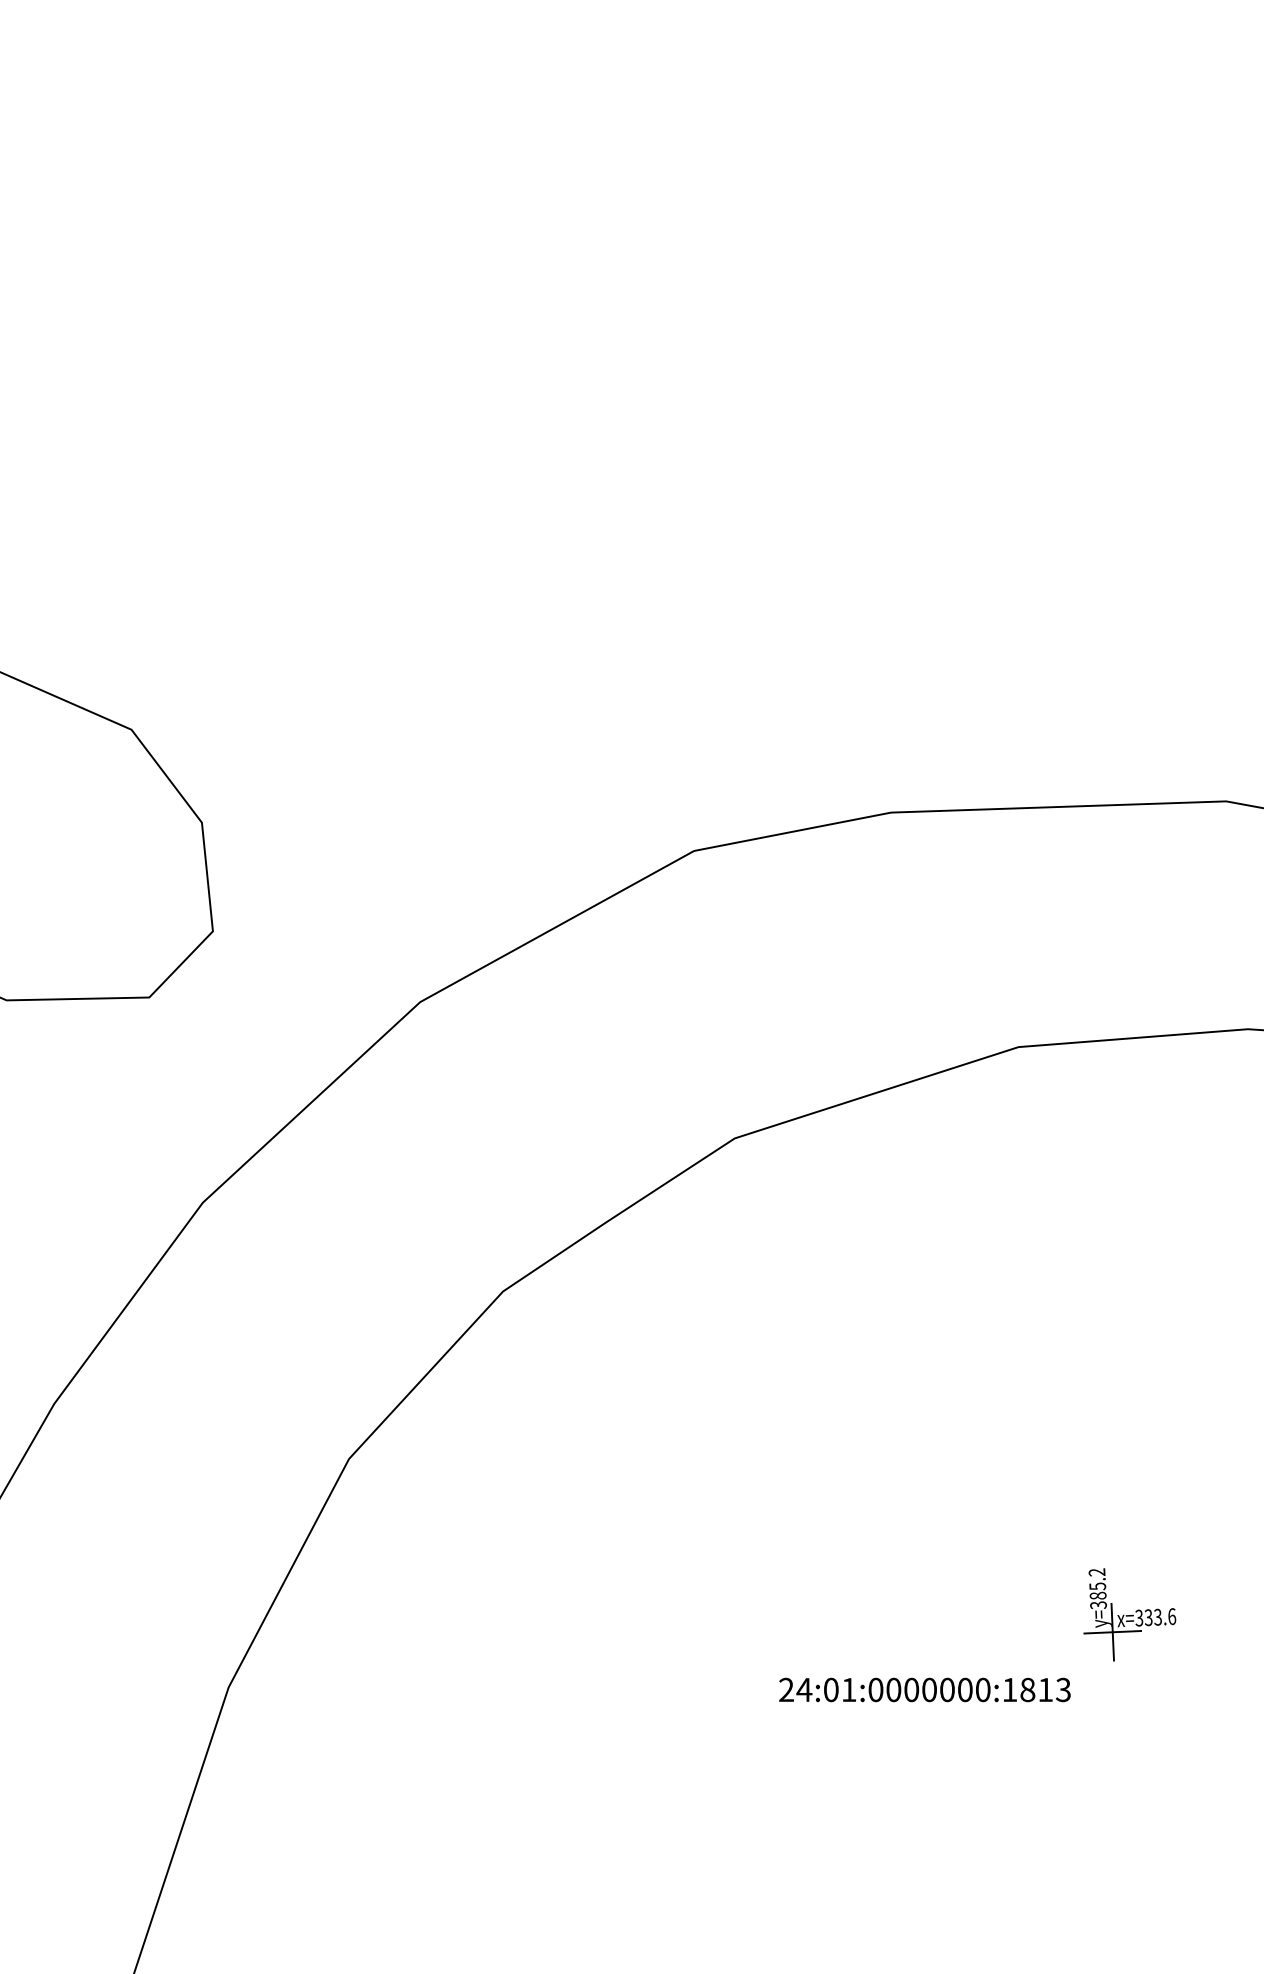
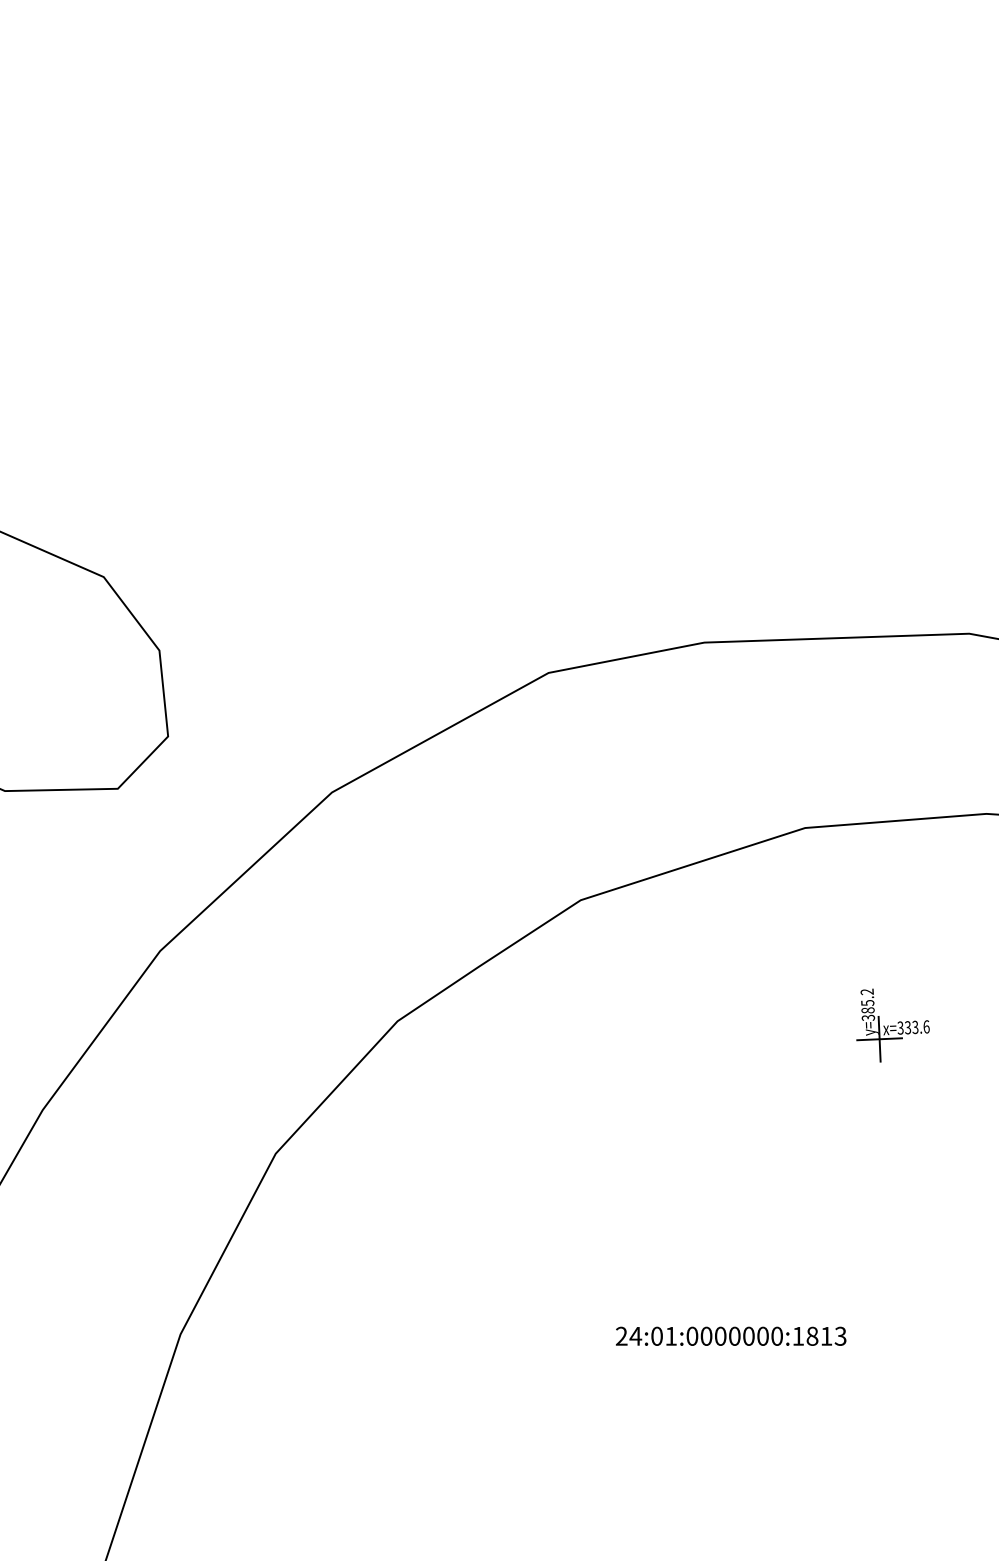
part: (1129, 1614) -> (892, 1025), moved

